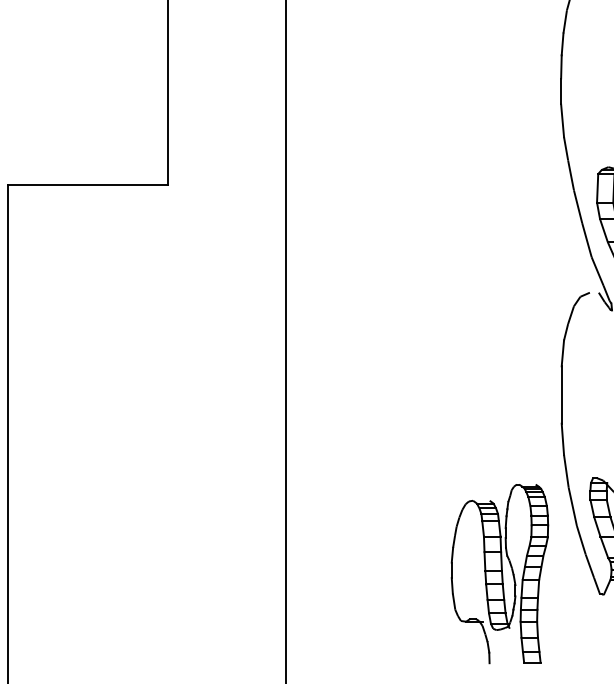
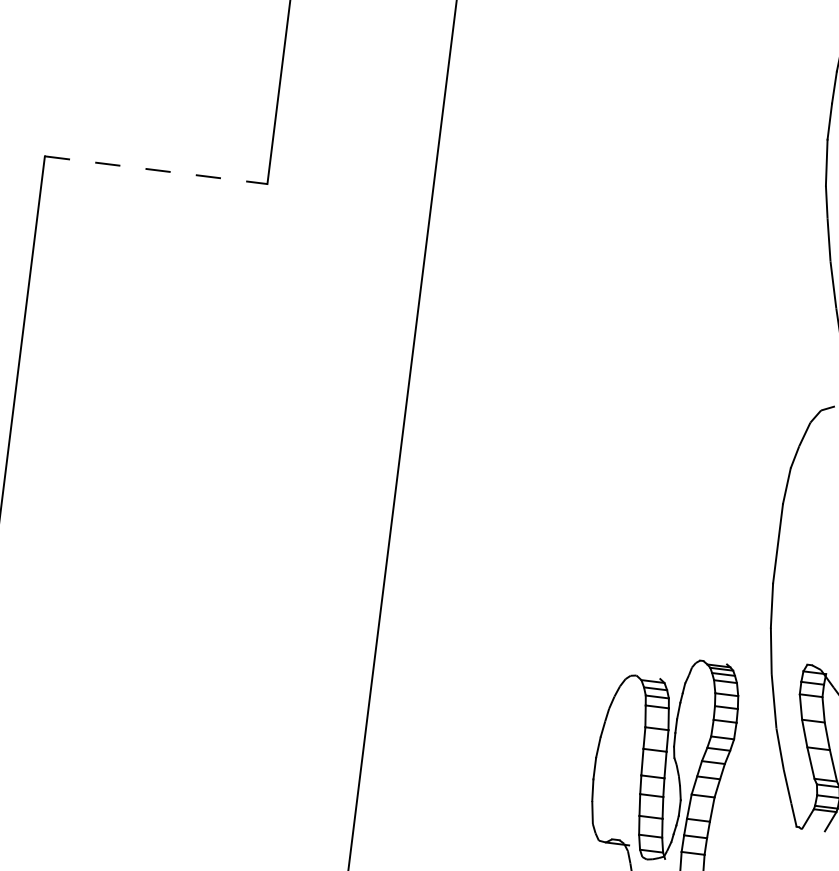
line: (88, 185) -> (156, 170), solid -> dashed

